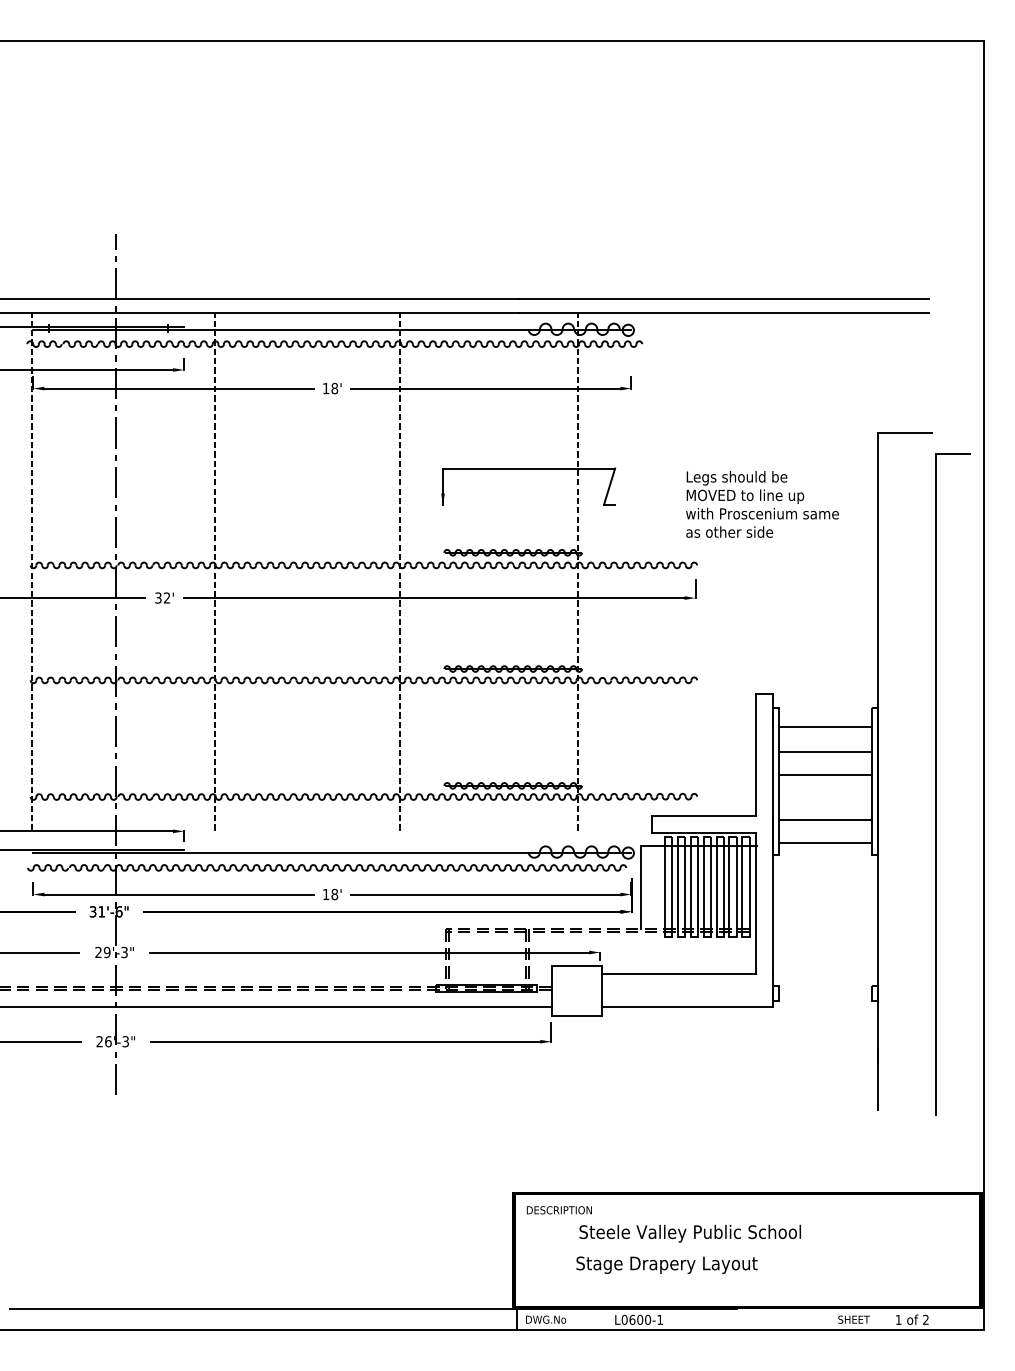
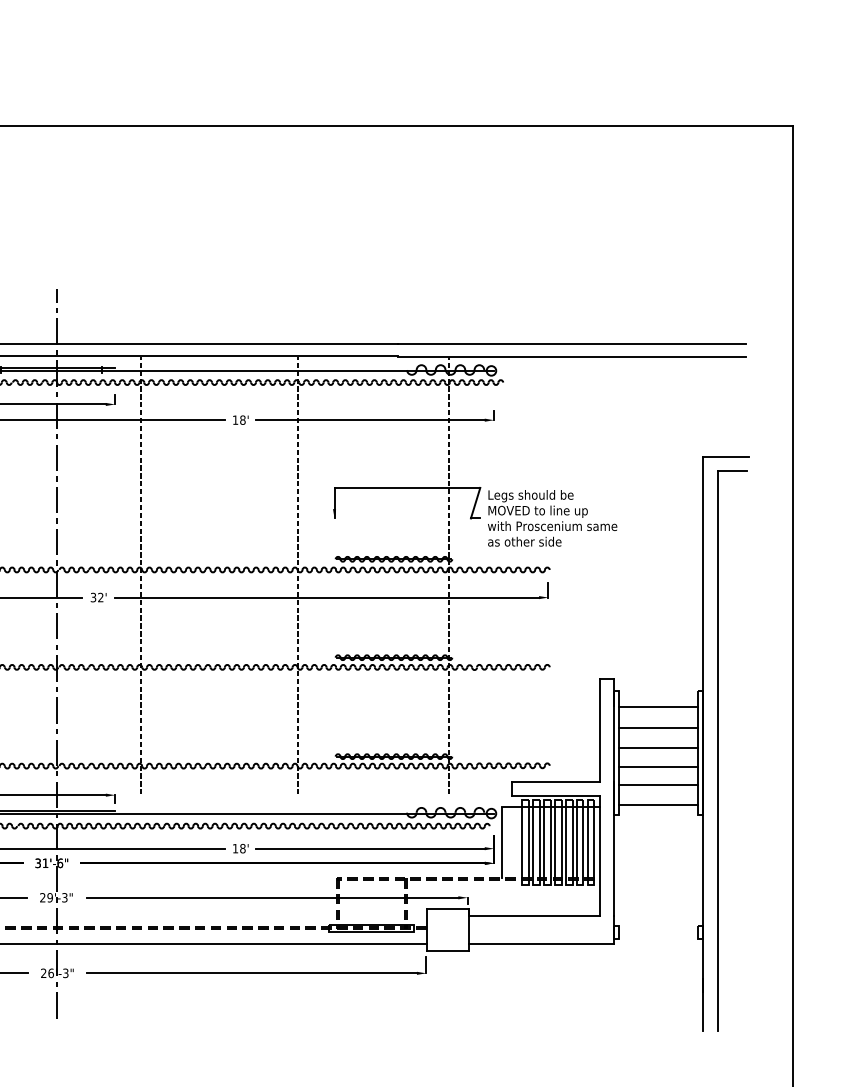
text: (762, 504) -> (552, 518), moved
part: (936, 784) -> (718, 751), moved
line: (825, 797) -> (658, 766), added

